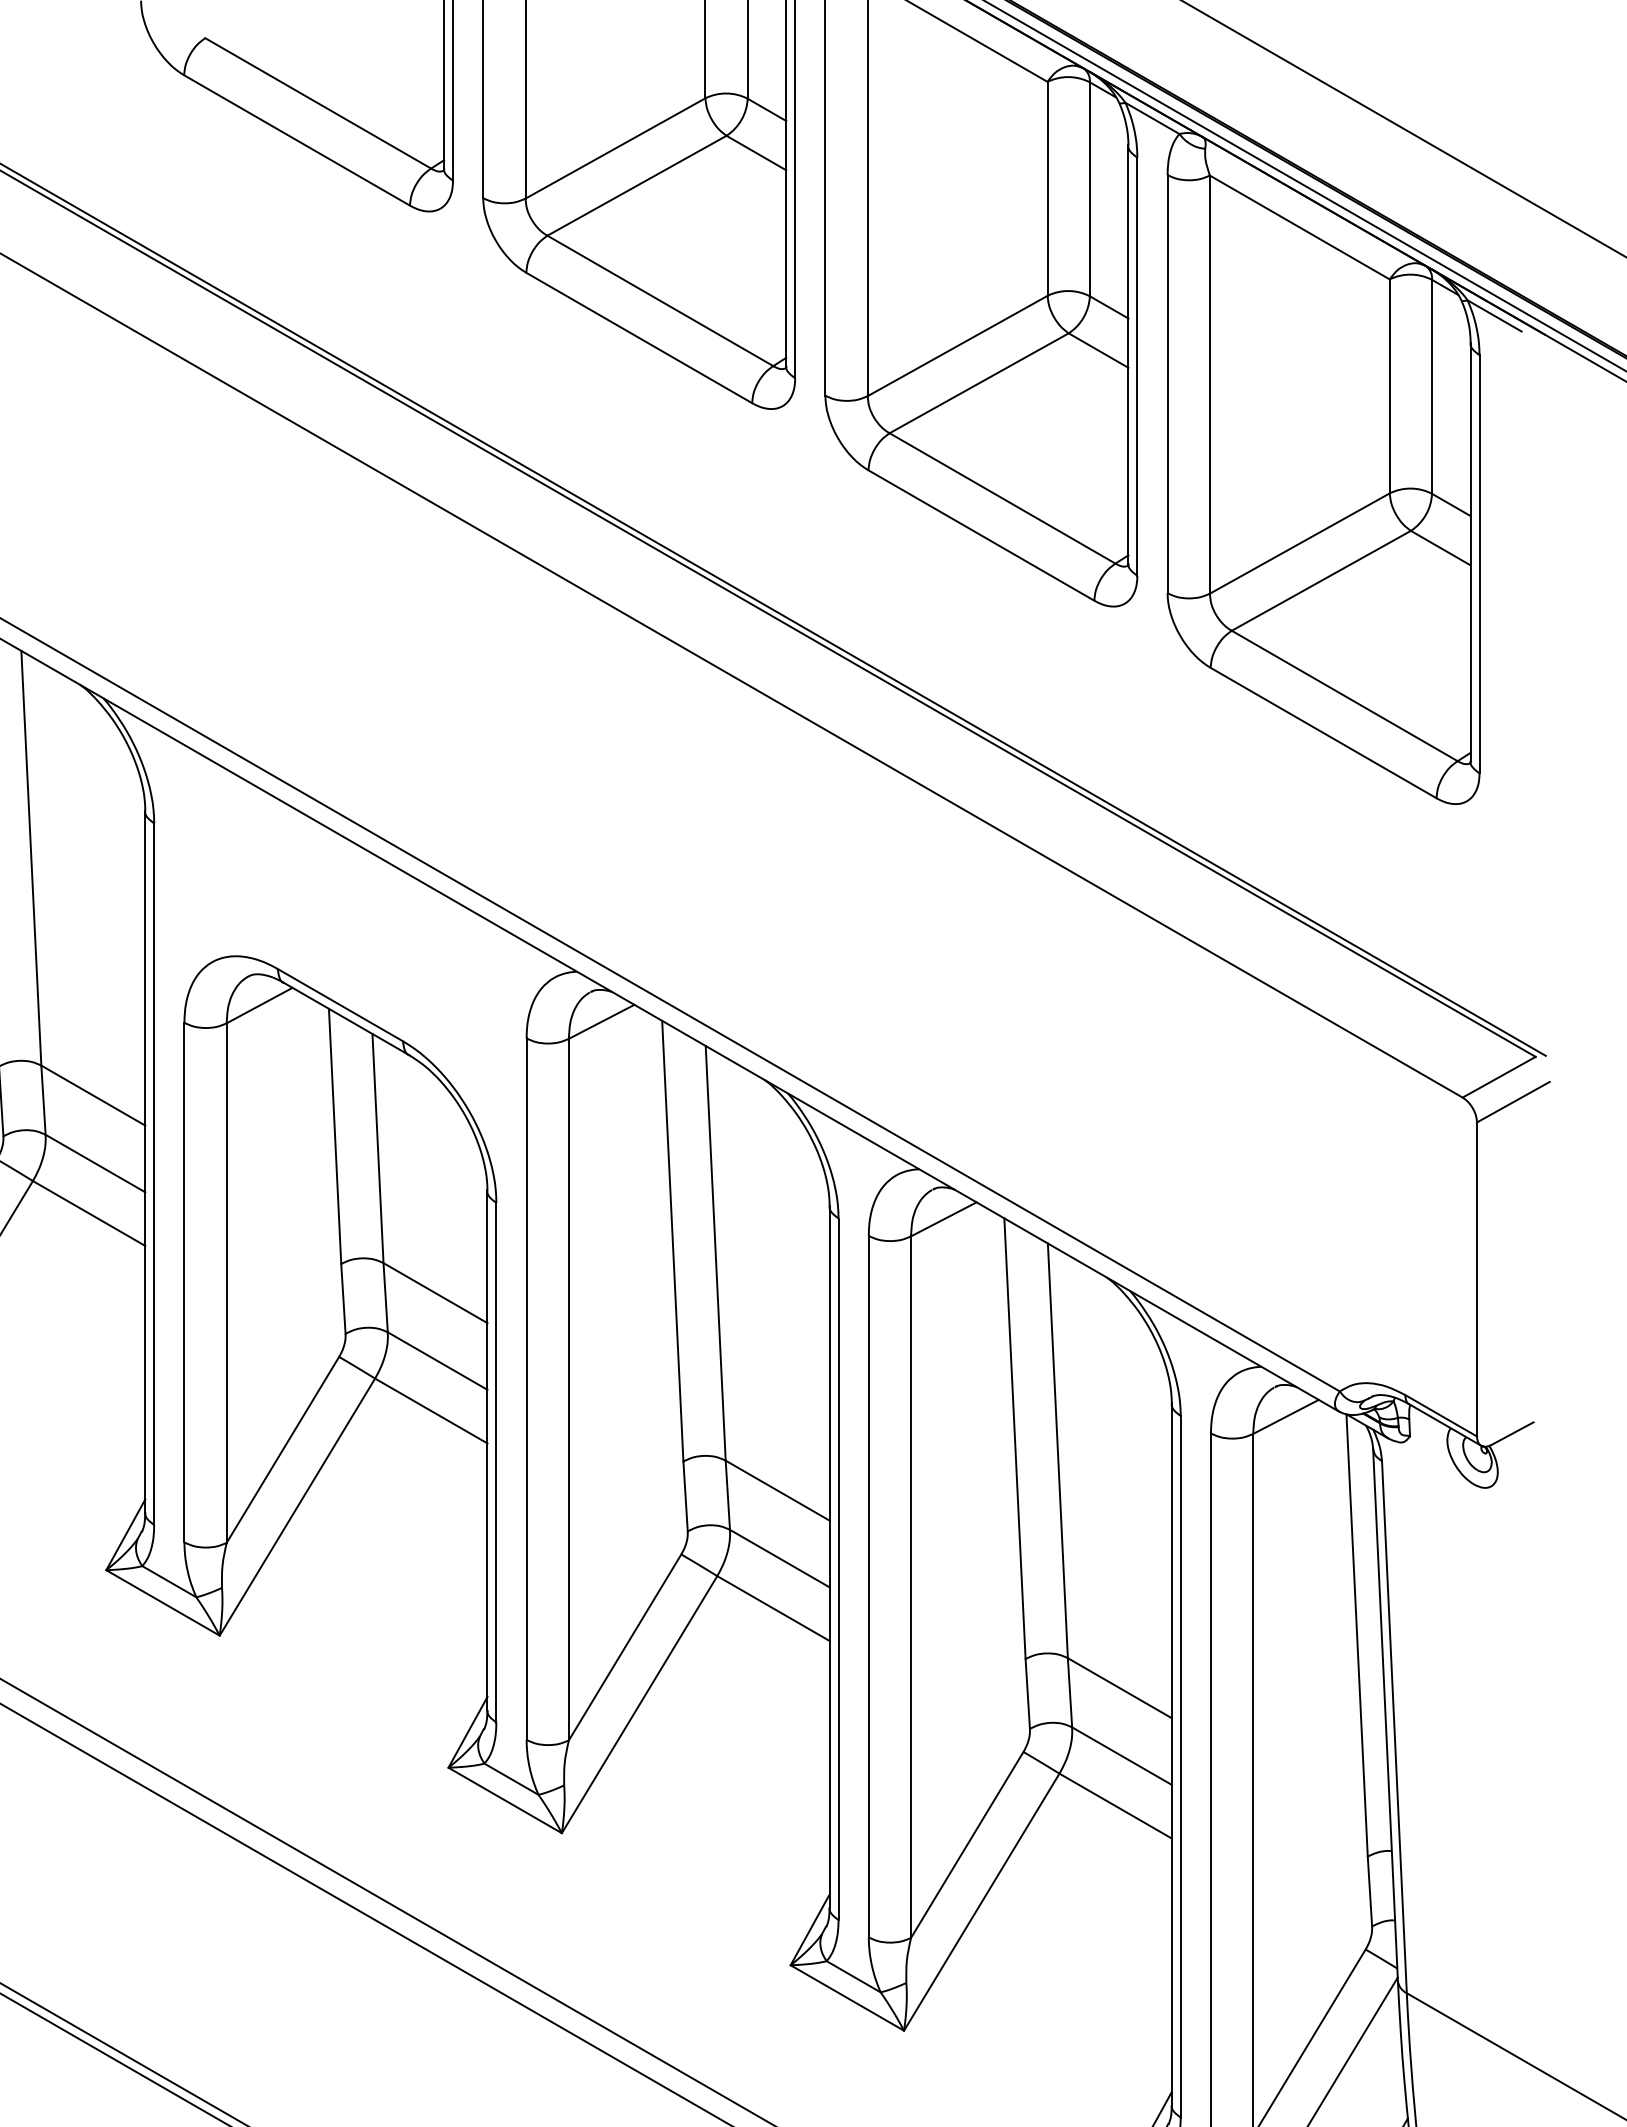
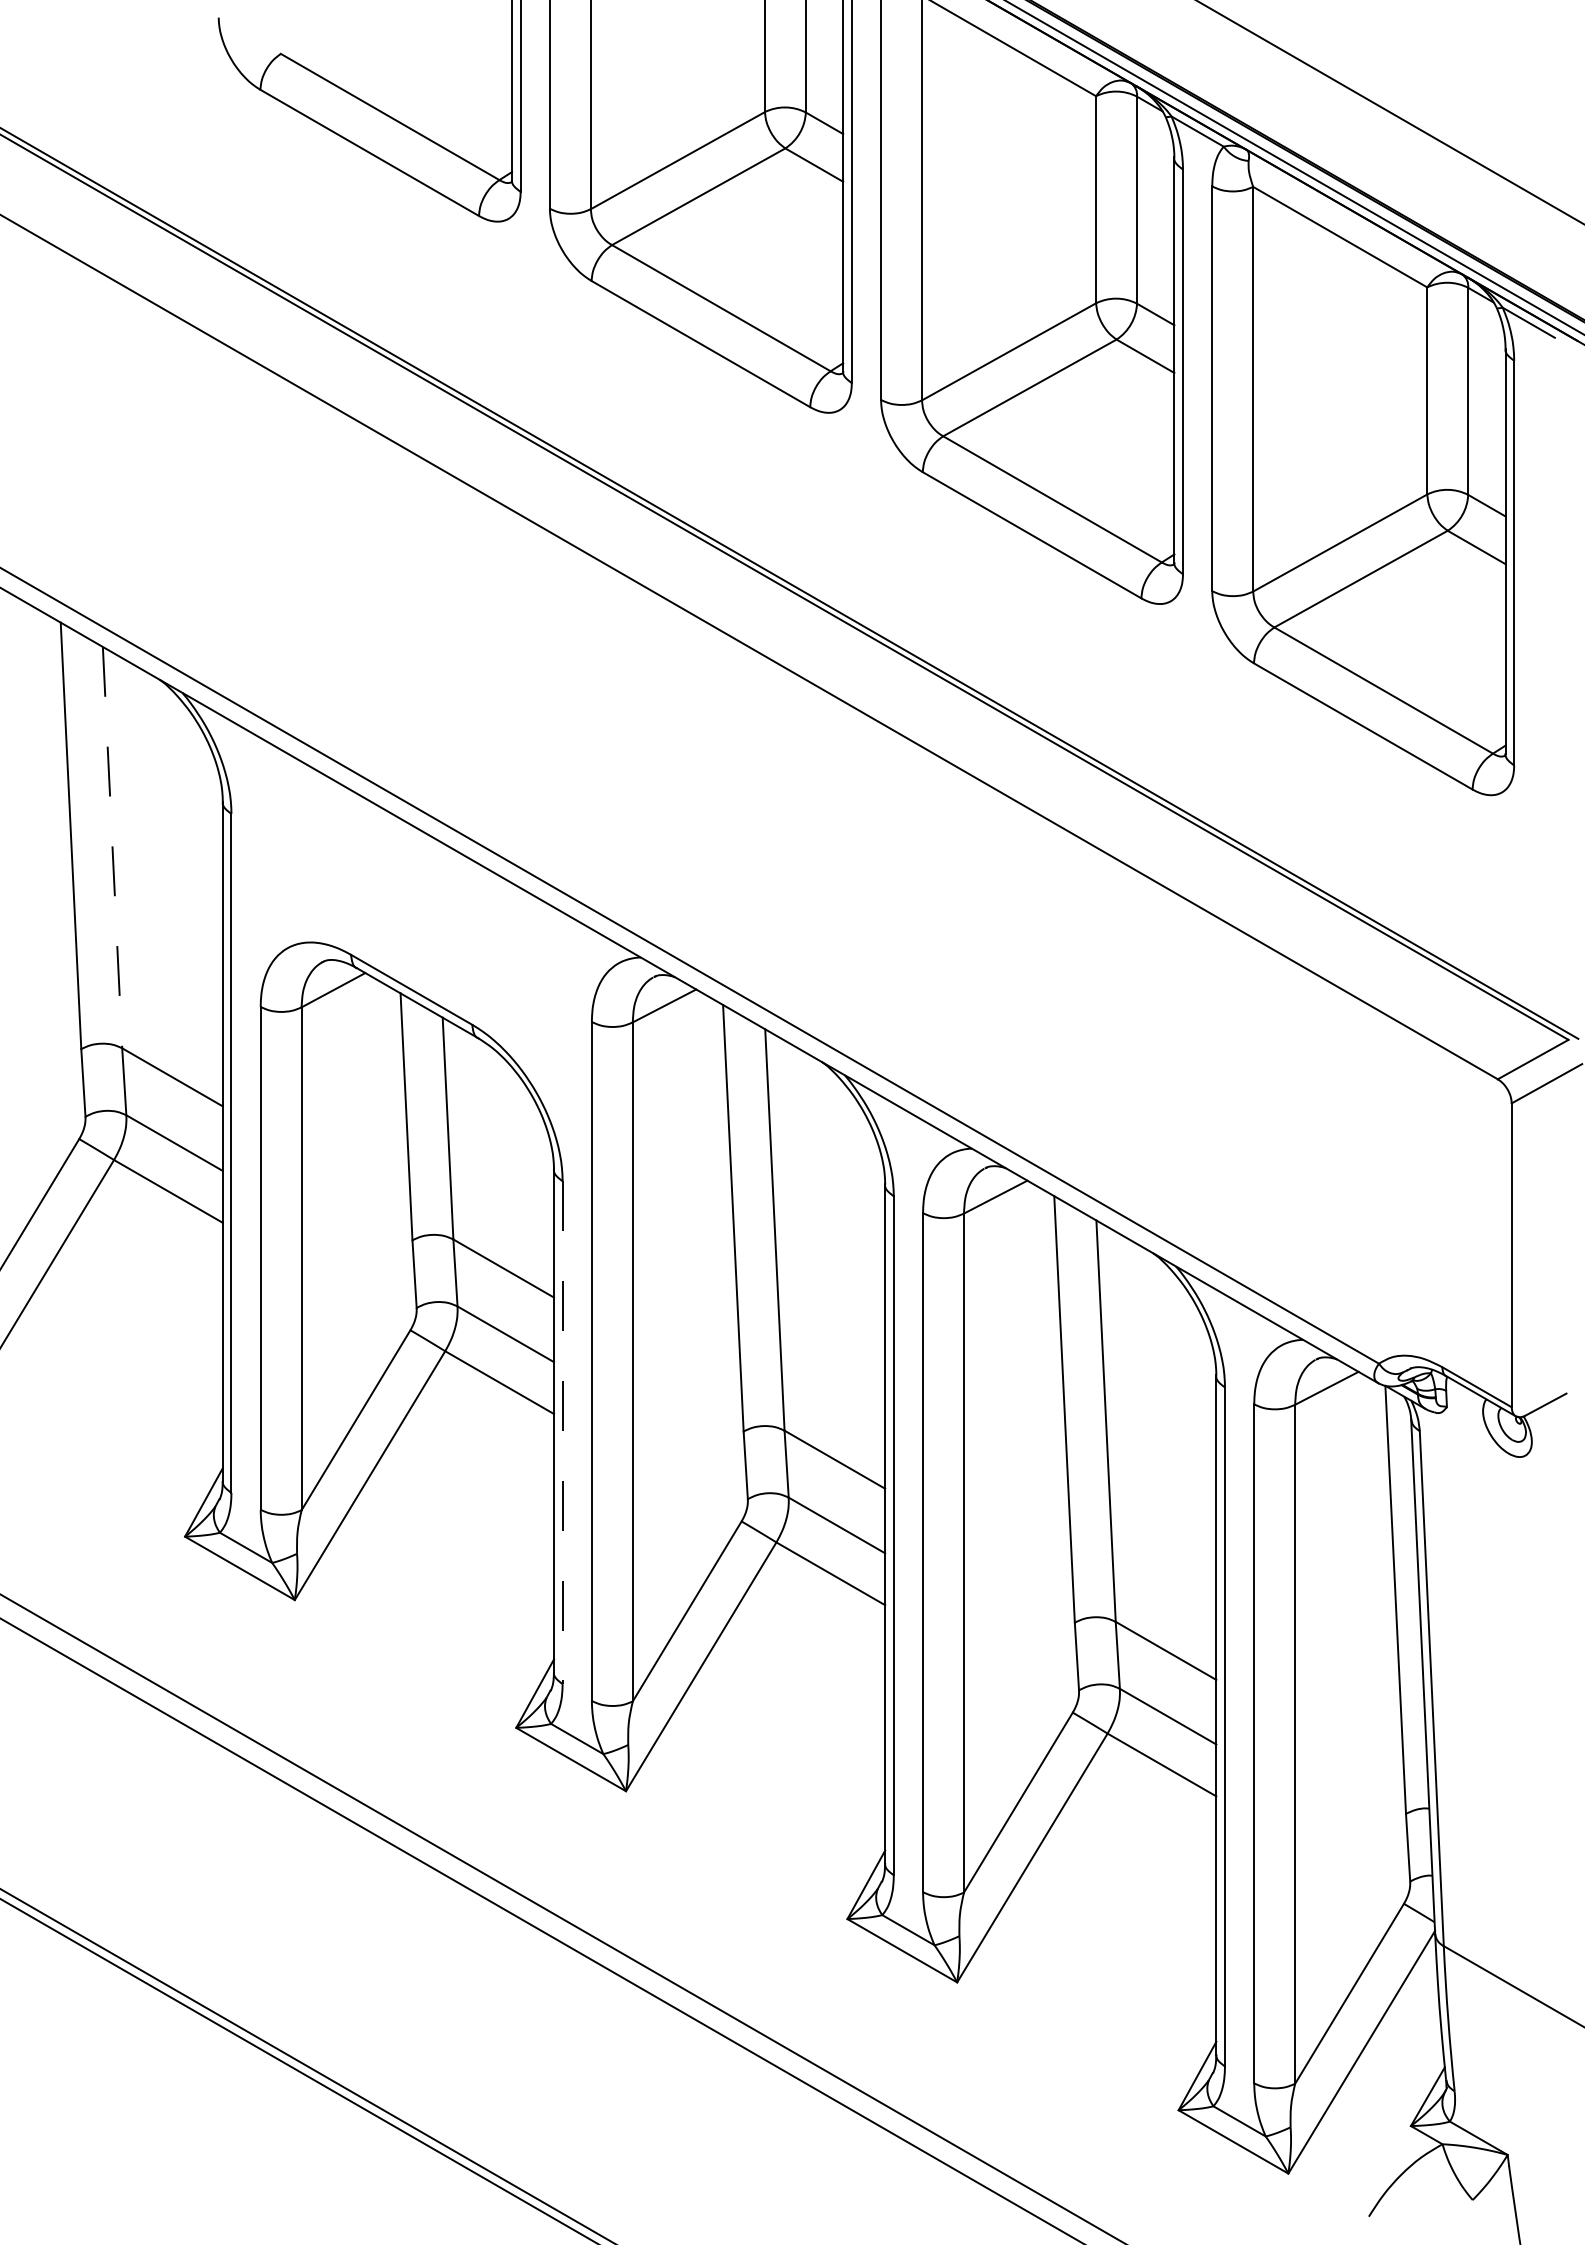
line: (31, 858) -> (112, 847), solid -> dashed
line: (496, 1463) -> (562, 1433), solid -> dashed

